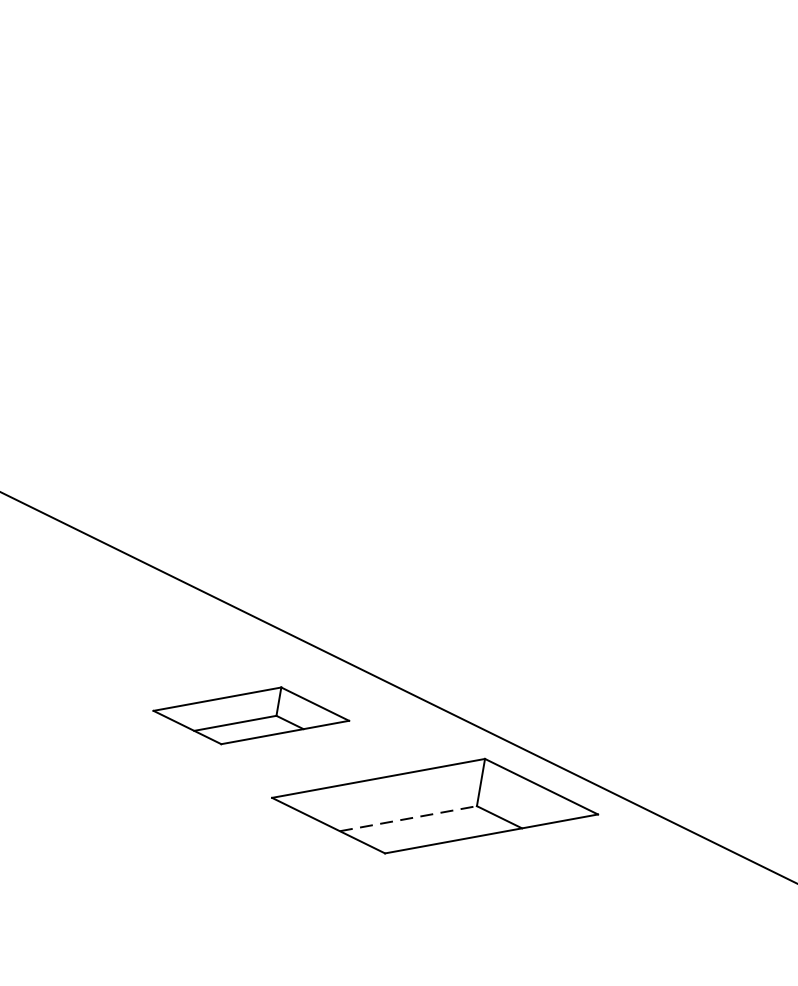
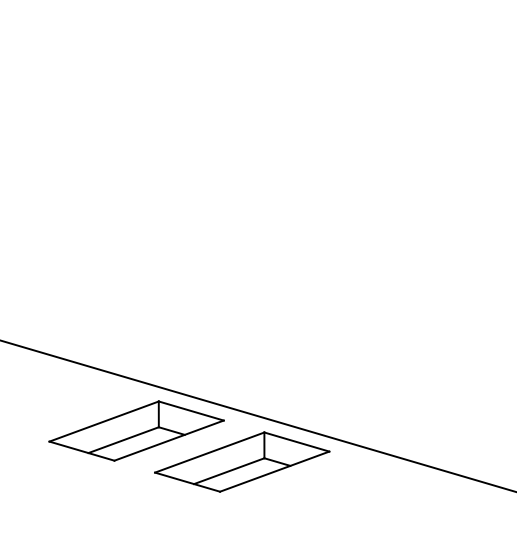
part: (251, 714) -> (136, 430), size x1.67
line: (408, 819) -> (229, 471), dashed -> solid

